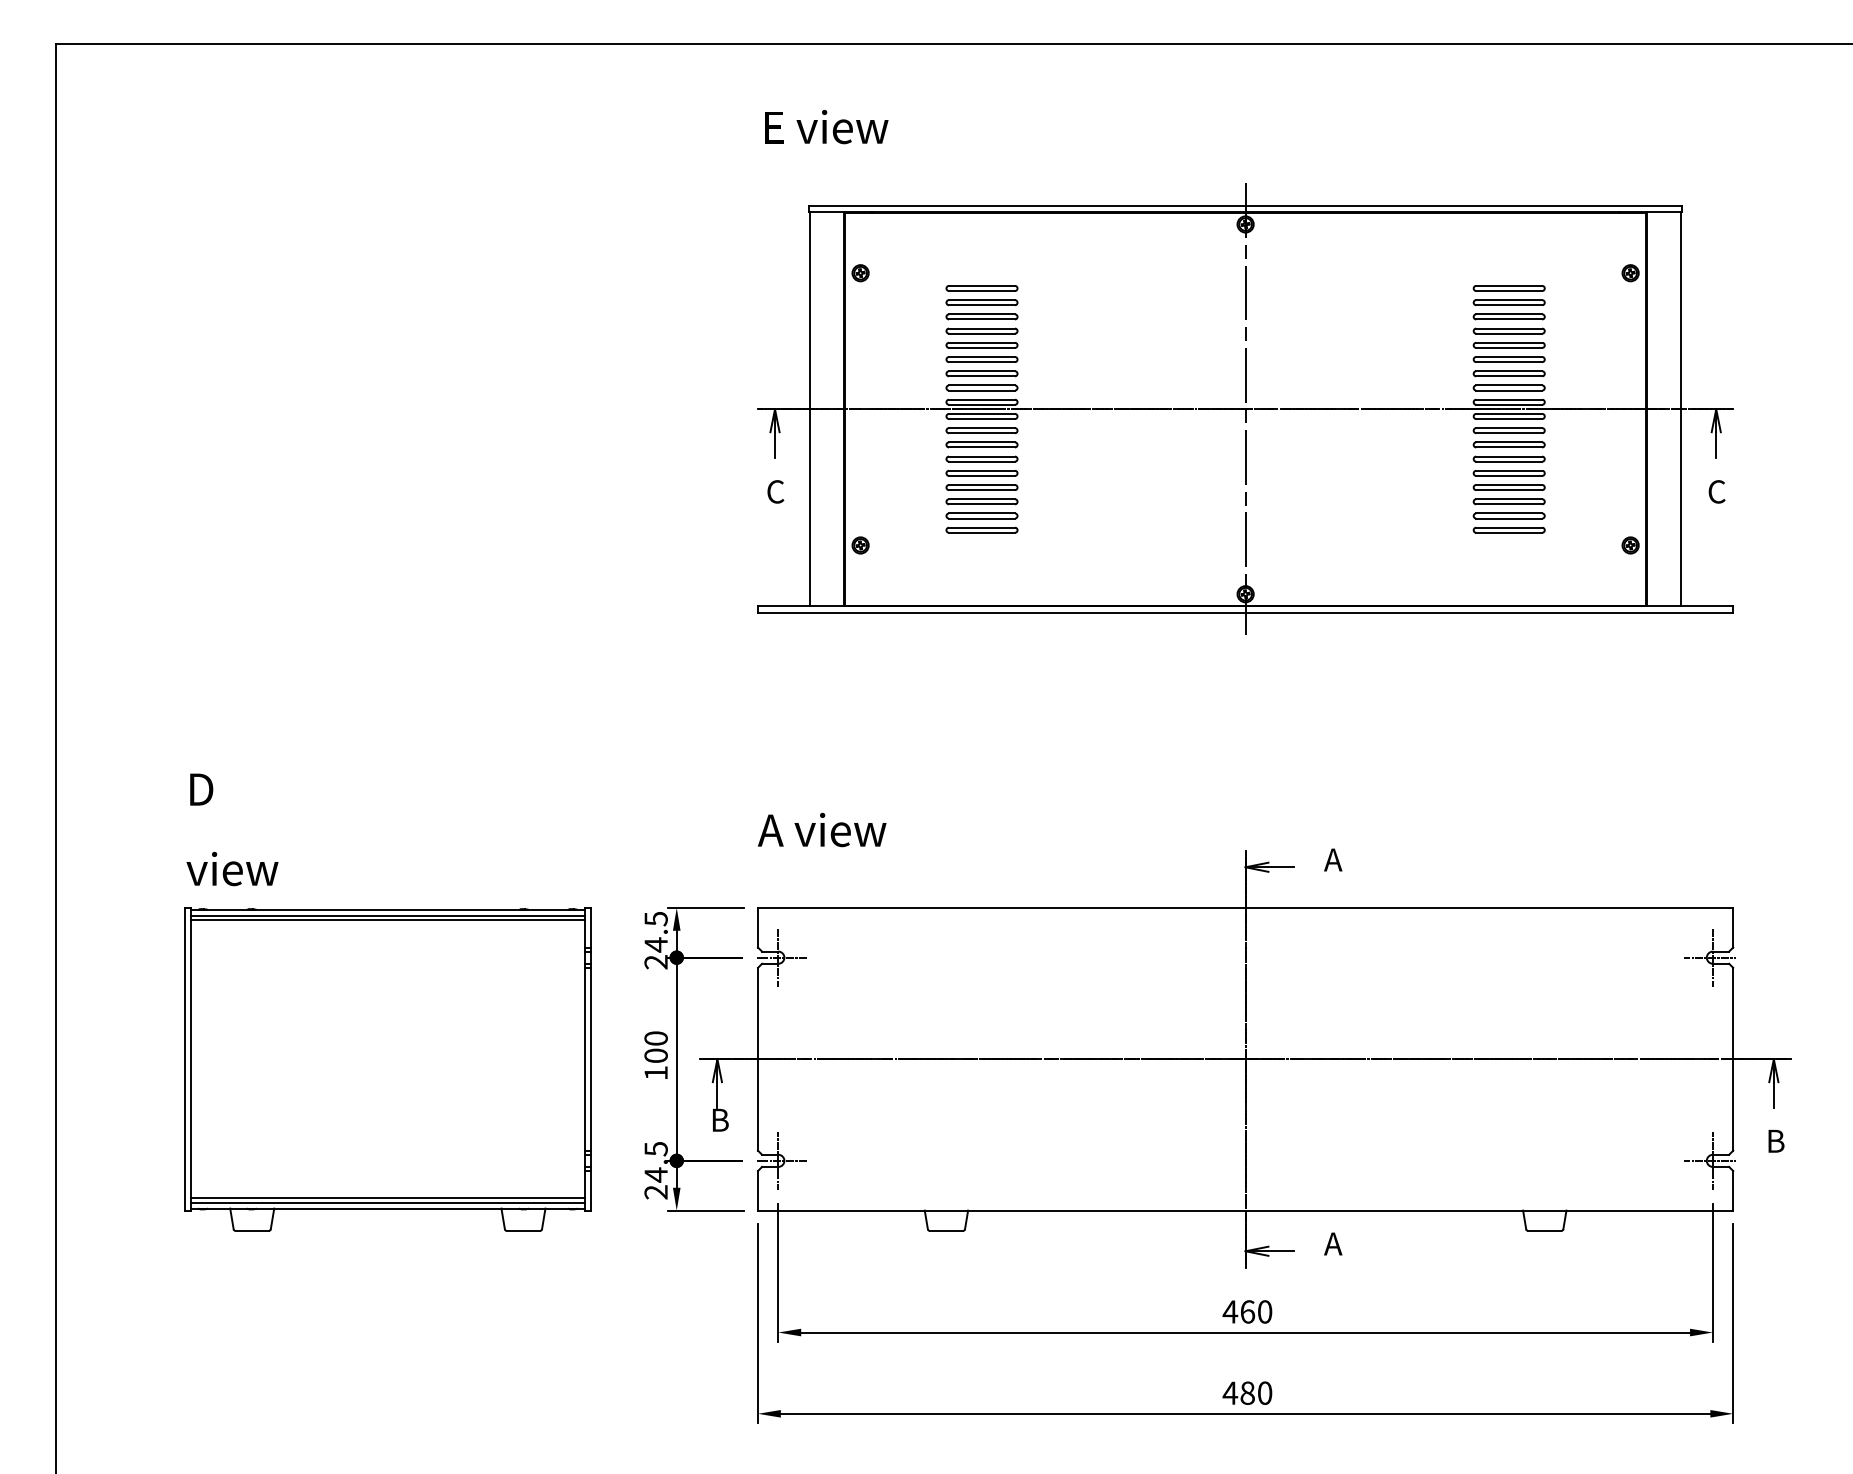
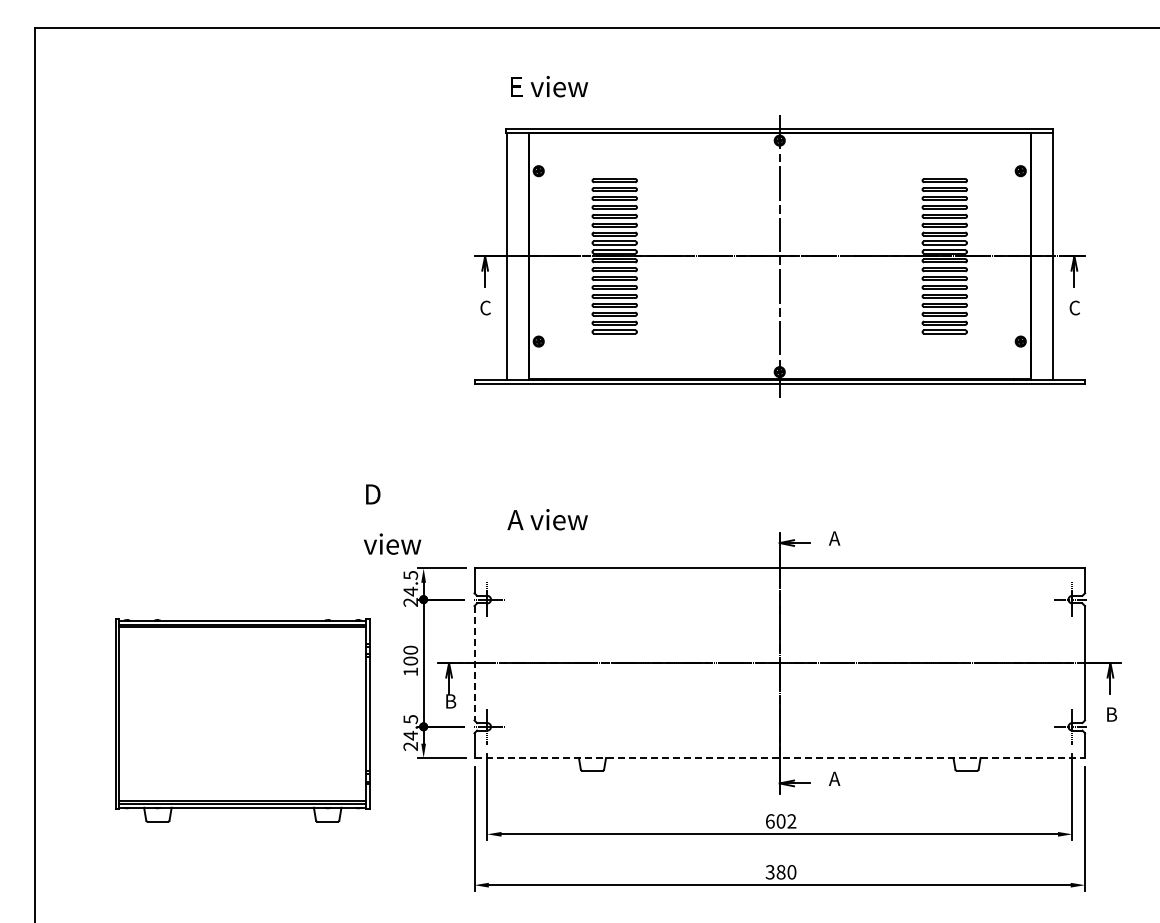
text: (826, 126) -> (549, 86), moved
text: (232, 829) -> (392, 519), moved
text: (821, 829) -> (547, 519), moved
line: (757, 1059) -> (474, 663), solid -> dashed
part: (387, 1069) -> (242, 720), moved
line: (1246, 1211) -> (780, 758), solid -> dashed
text: (1246, 1312) -> (780, 821), 460 -> 602
text: (1230, 1393) -> (770, 872), 480 -> 380

